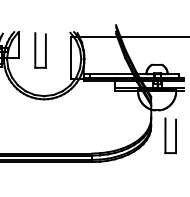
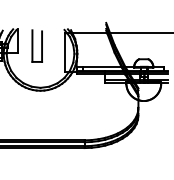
part: (169, 135) -> (155, 123), removed

